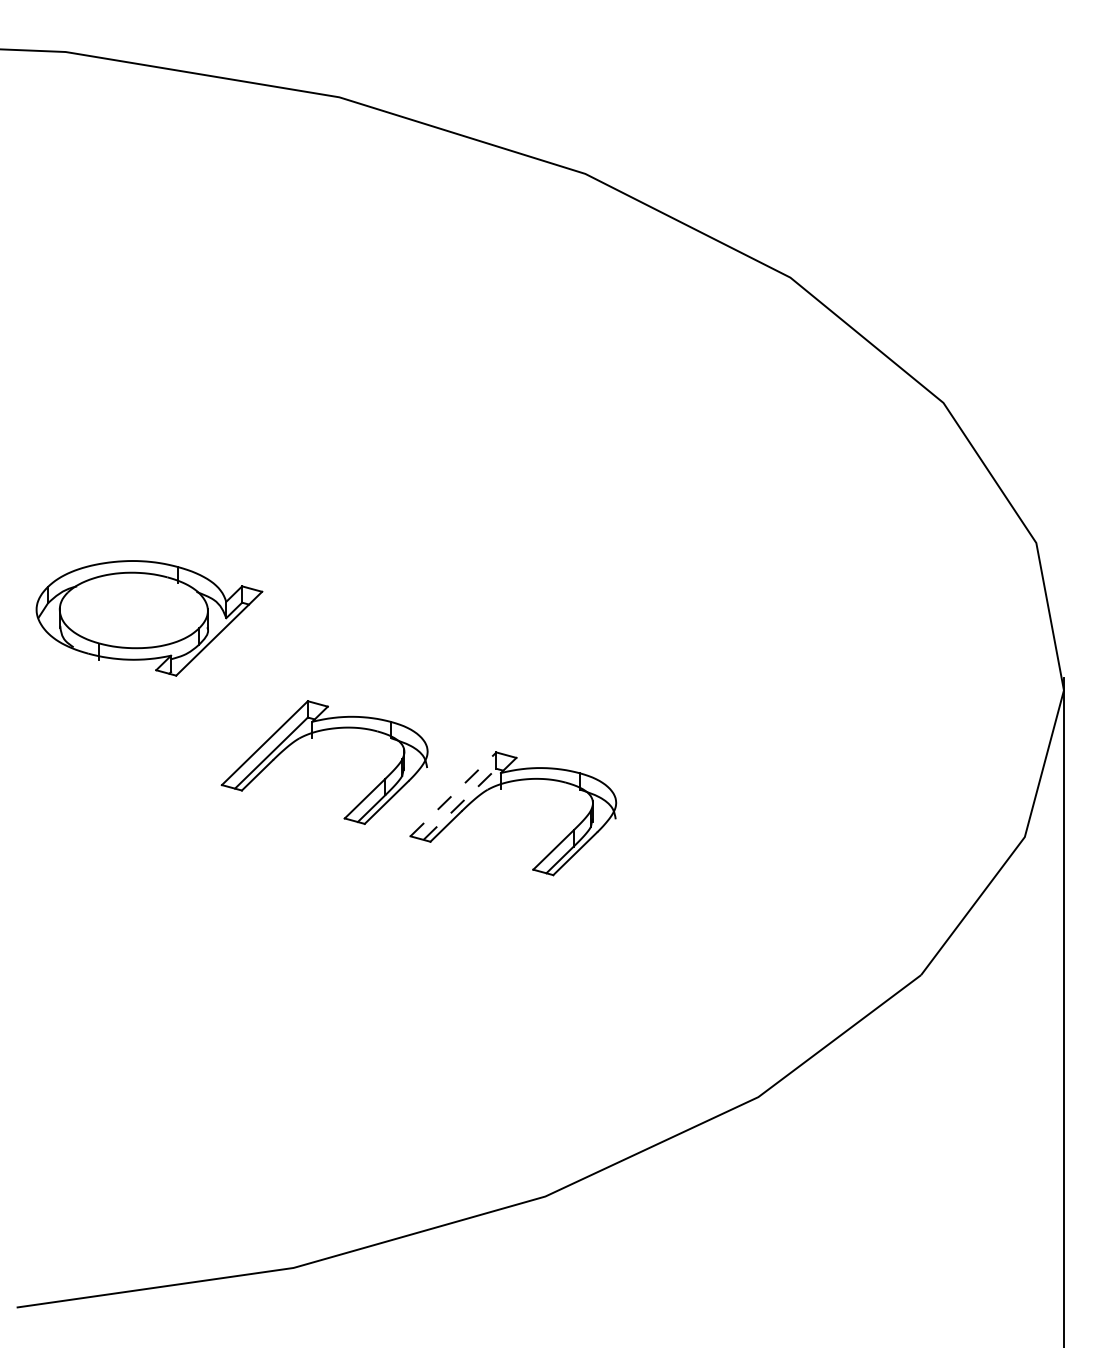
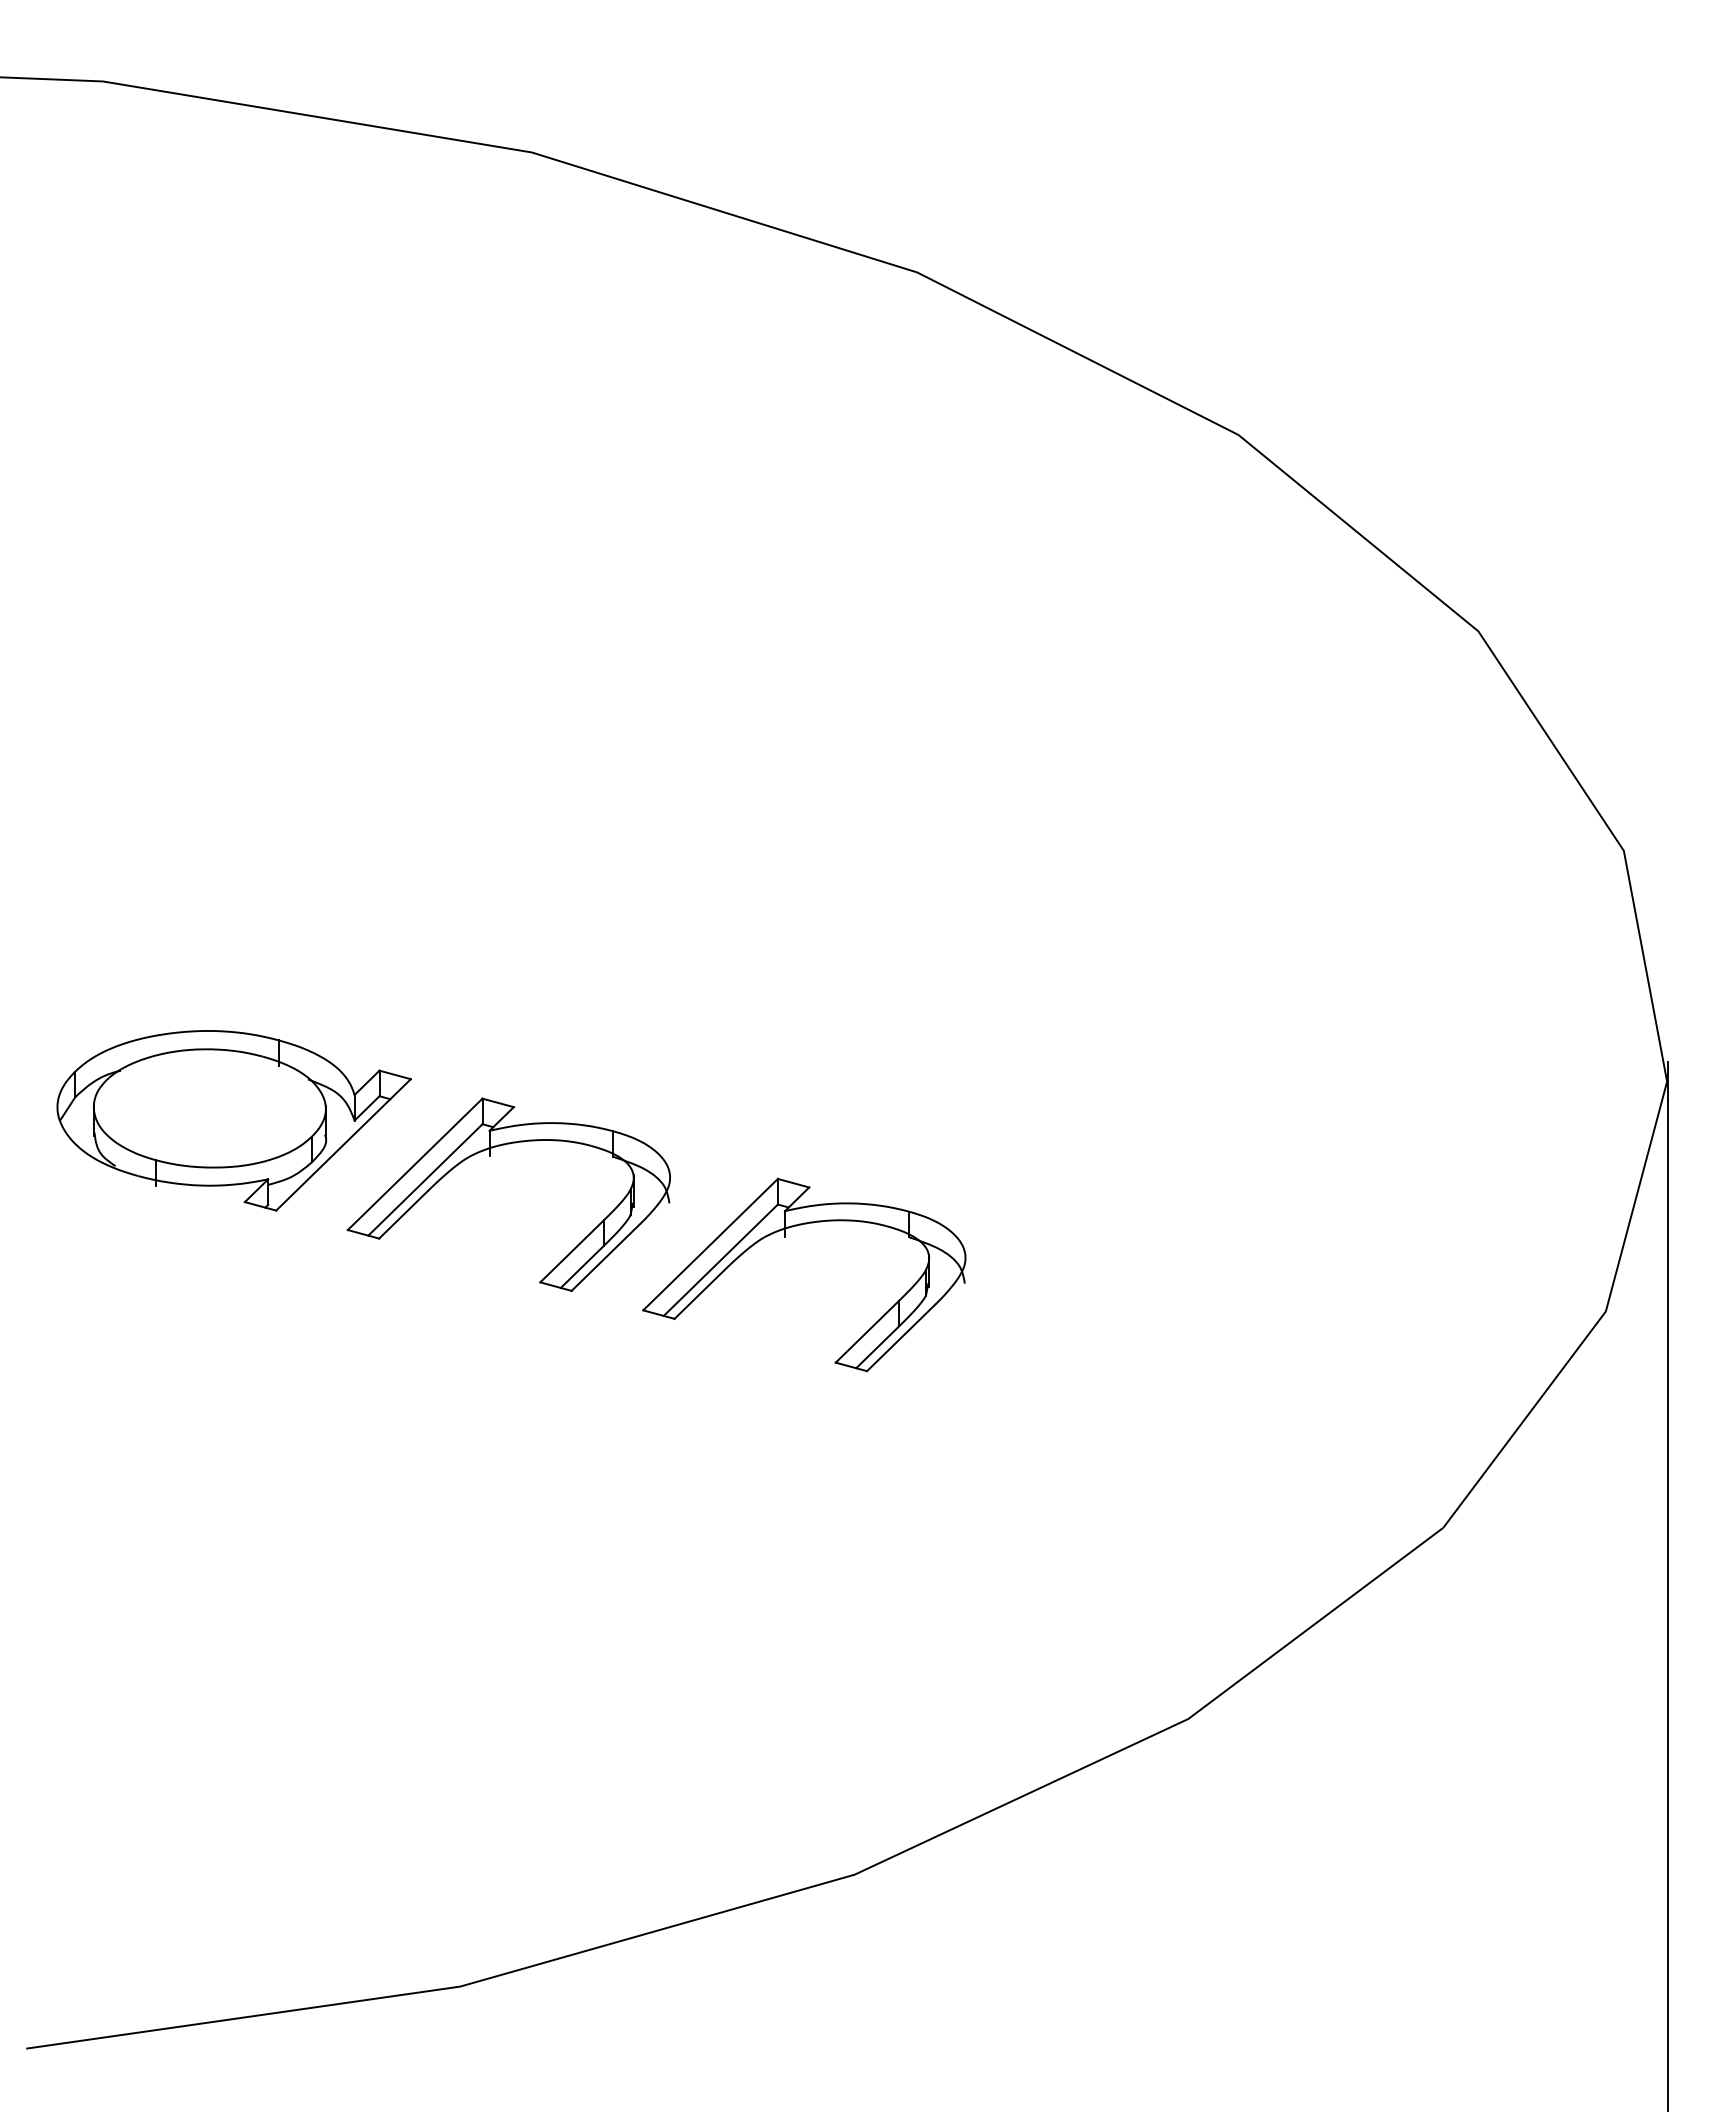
part: (149, 618) -> (234, 1121), moved
line: (453, 794) -> (710, 1244), dashed -> solid
line: (460, 804) -> (721, 1260), dashed -> solid

